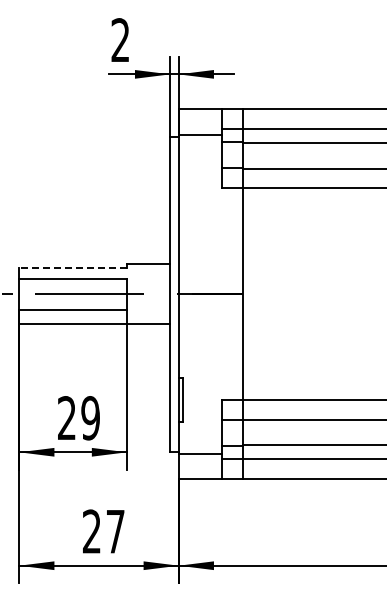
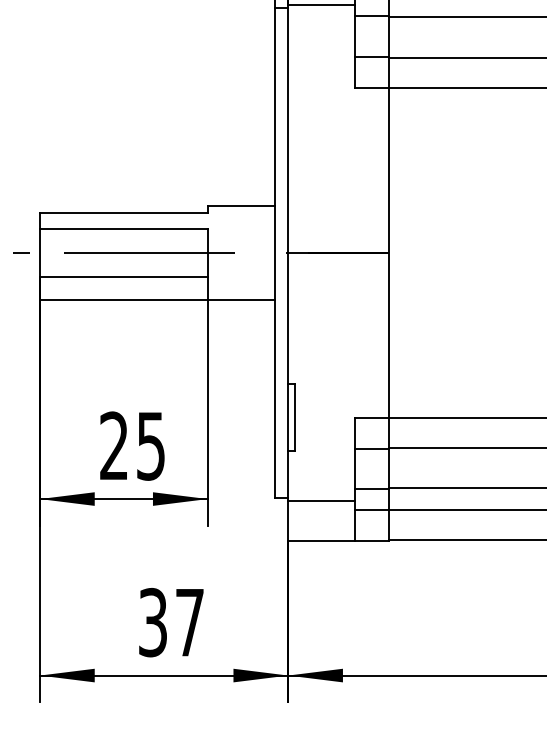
line: (73, 268) -> (124, 213), dashed -> solid
text: (90, 418) -> (150, 446), 29 -> 25
text: (91, 531) -> (152, 622), 27 -> 37

